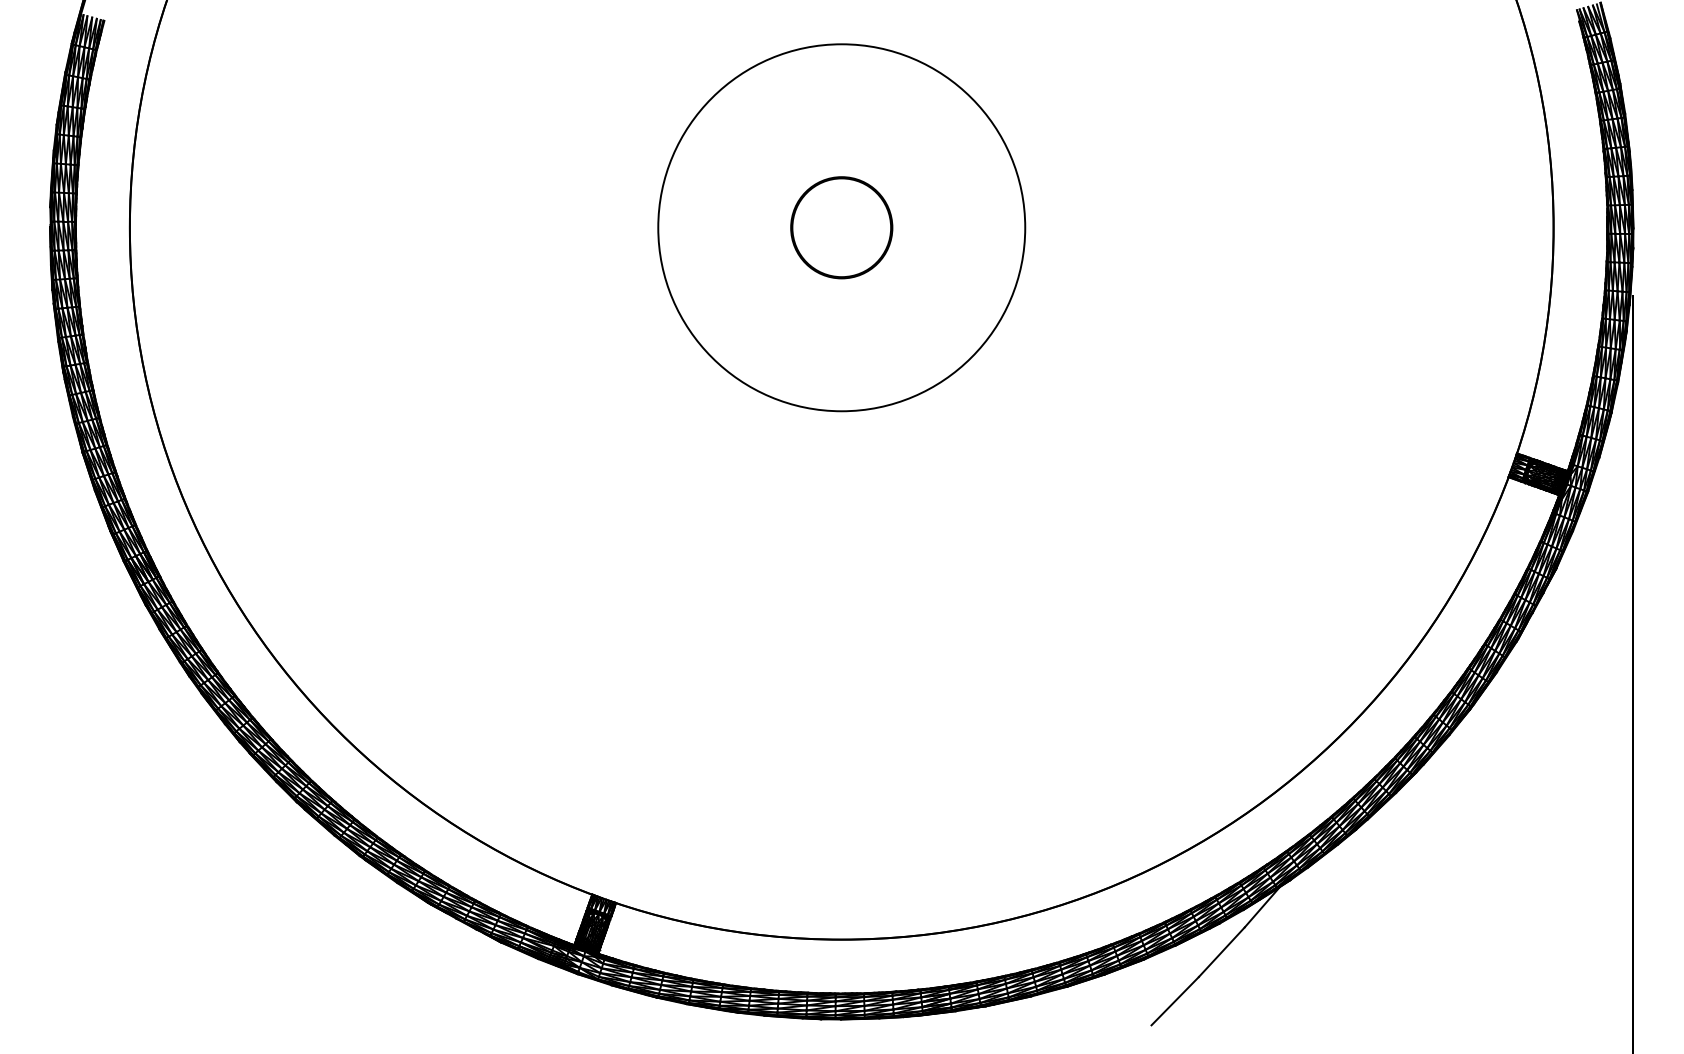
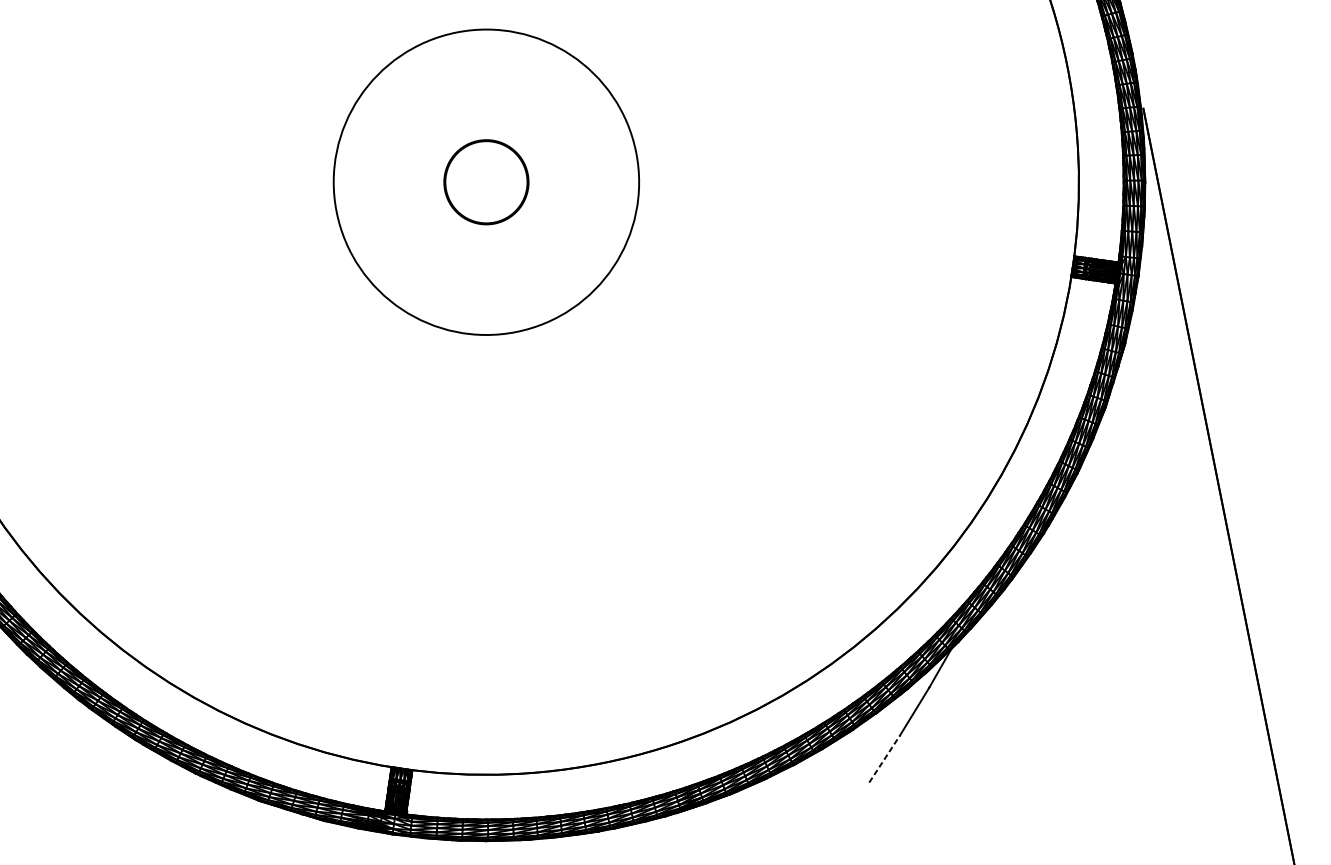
line: (1175, 1001) -> (884, 759), solid -> dashed

